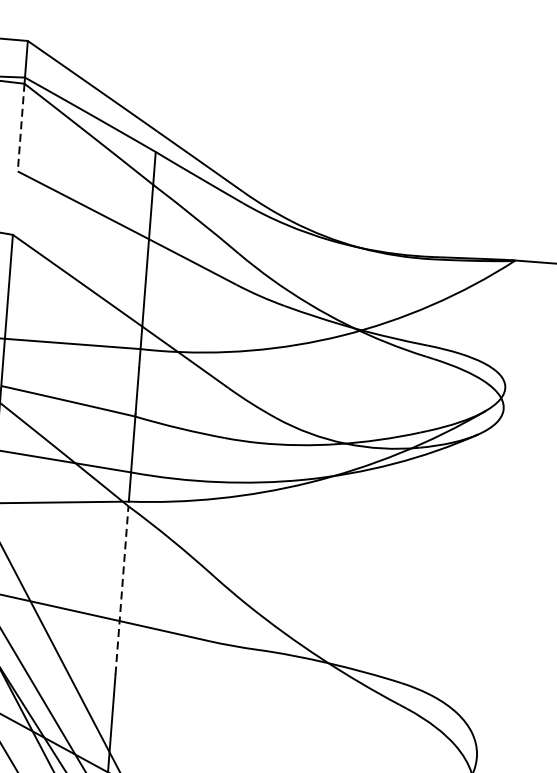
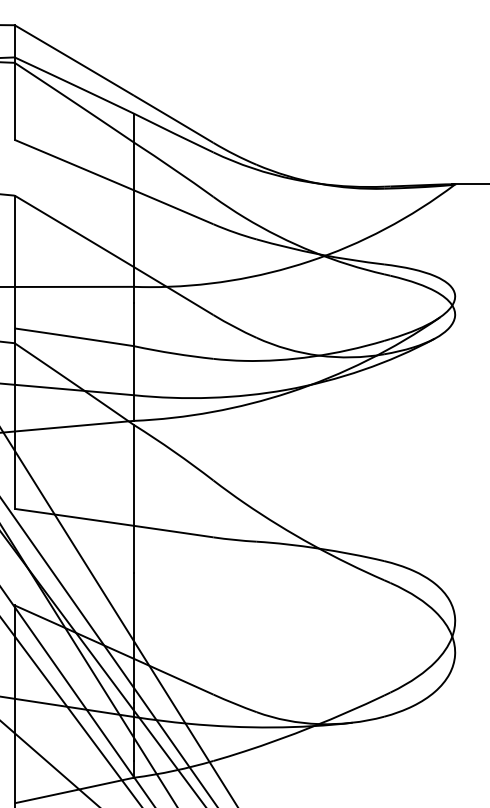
line: (20, 127) -> (14, 101), dashed -> solid
line: (121, 589) -> (133, 498), dashed -> solid

